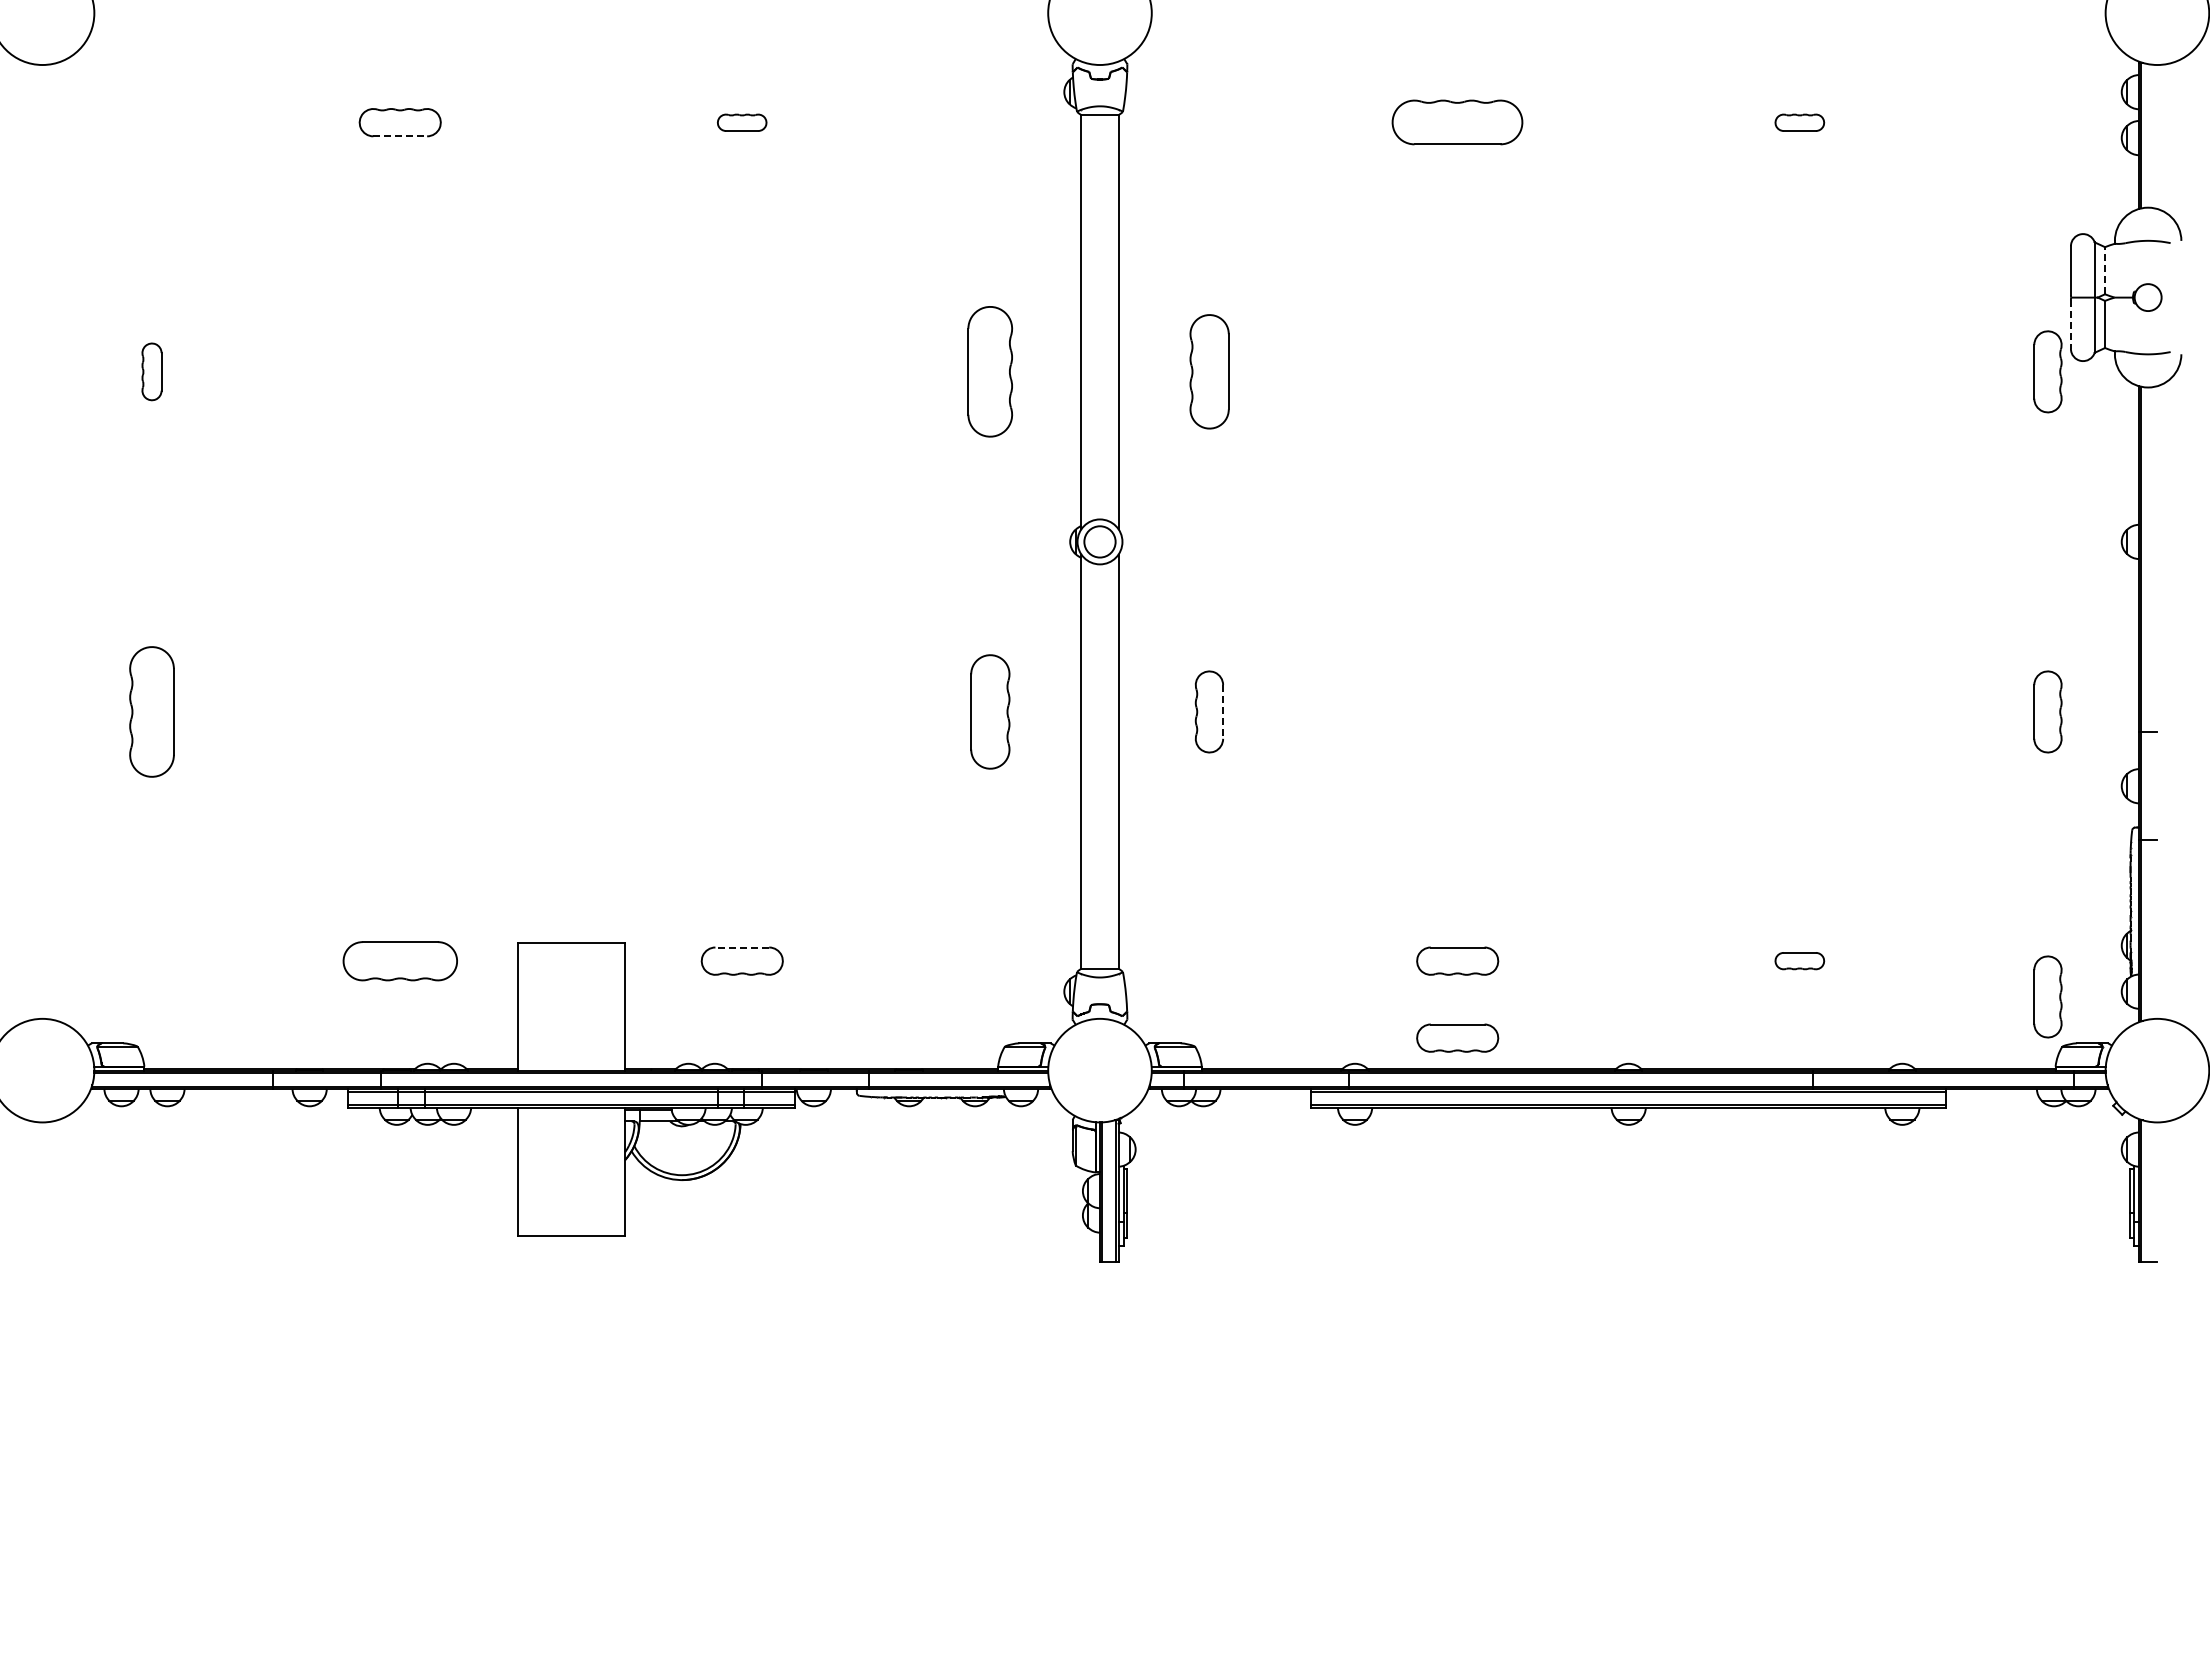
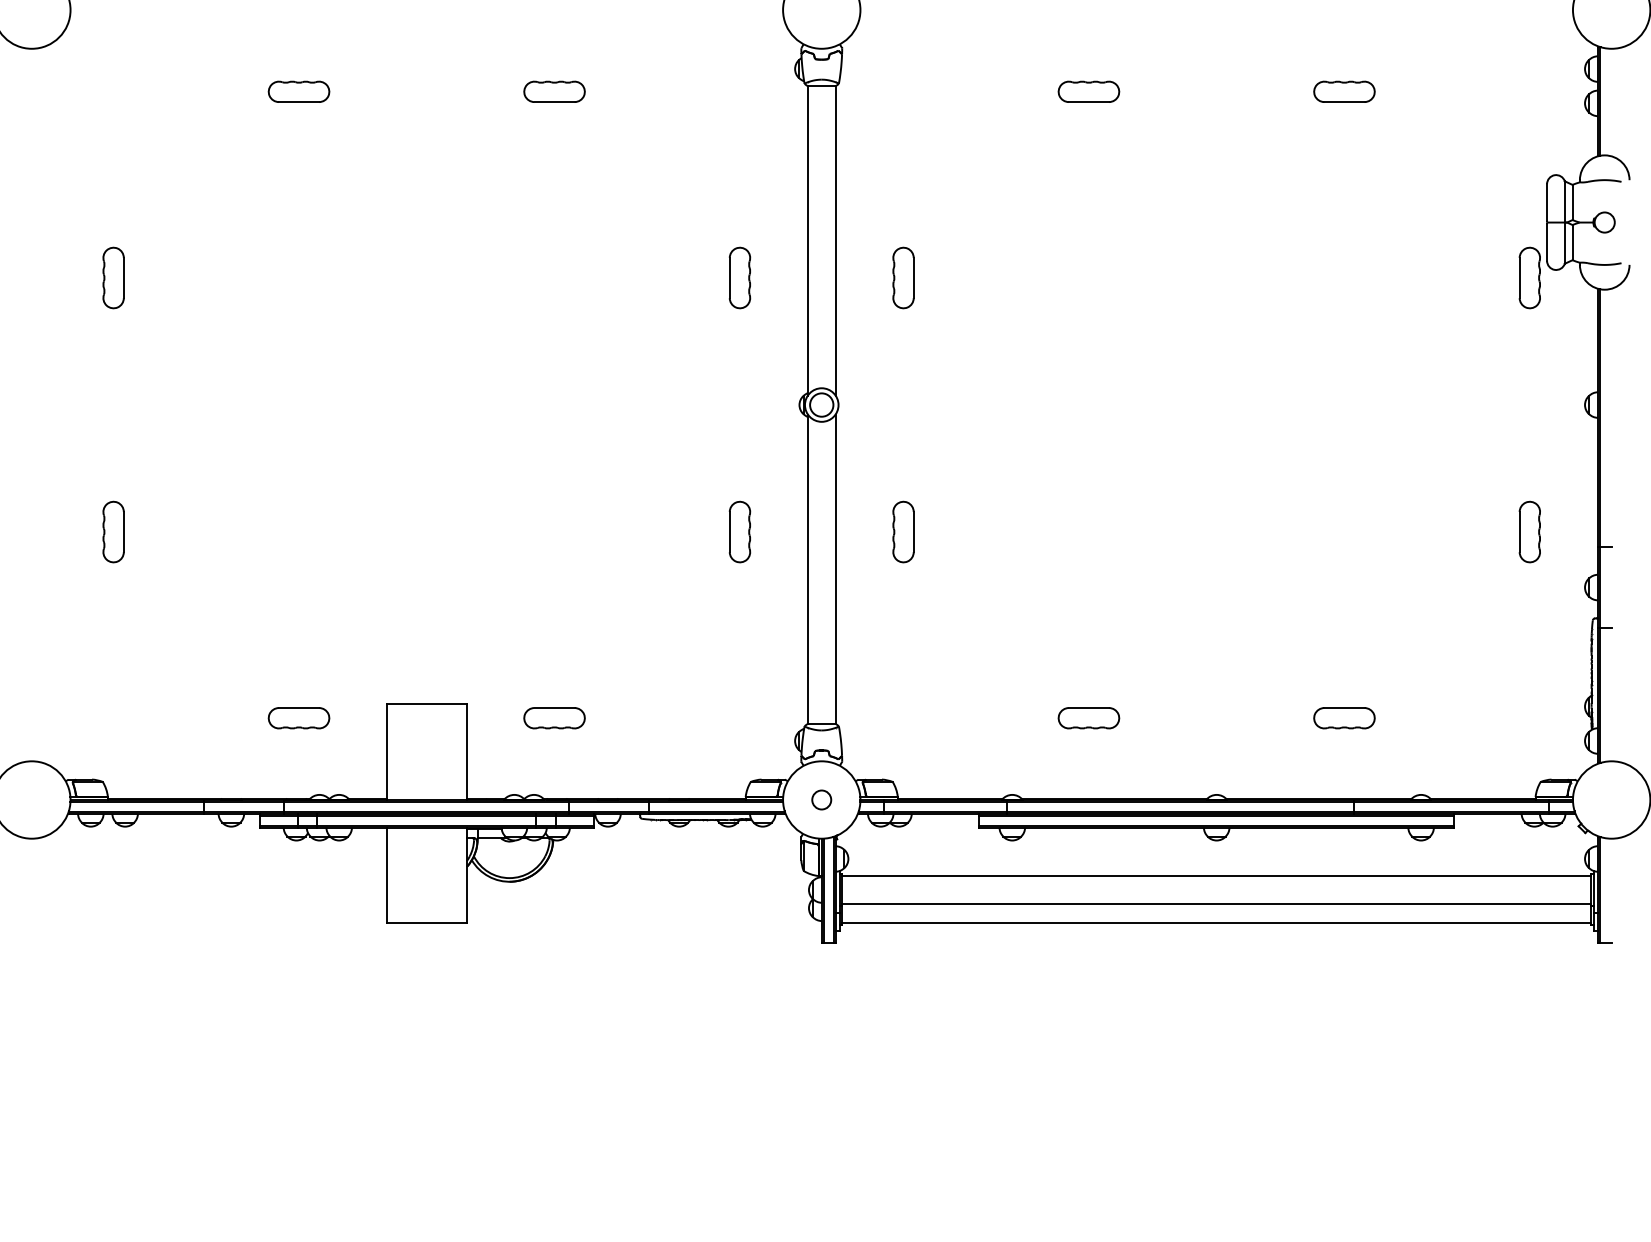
part: (741, 122) -> (553, 91), size x1.67
part: (1457, 122) -> (1088, 91), size x0.62
part: (1799, 122) -> (1344, 91), size x1.67
line: (400, 136) -> (299, 102), dashed -> solid
line: (2105, 270) -> (1572, 202), dashed -> solid
line: (2070, 324) -> (1546, 242), dashed -> solid
part: (151, 371) -> (113, 277), size x1.43
part: (990, 371) -> (739, 277), size x0.62
part: (1208, 371) -> (902, 277), size x0.71
part: (151, 711) -> (113, 531), size x0.62
part: (990, 711) -> (739, 531), size x0.71
line: (1223, 711) -> (914, 531), dashed -> solid
line: (742, 947) -> (554, 708), dashed -> solid
part: (399, 960) -> (298, 717), size x0.71
part: (1799, 960) -> (1344, 717), size x1.67
part: (2047, 996) -> (1529, 744), removed
part: (1457, 1037) -> (1088, 775), removed
circle: (1099, 1070) -> (821, 799), added
line: (1628, 1172) -> (1216, 876), added
line: (1628, 1210) -> (1216, 904), added
line: (1628, 1234) -> (1216, 922), added

